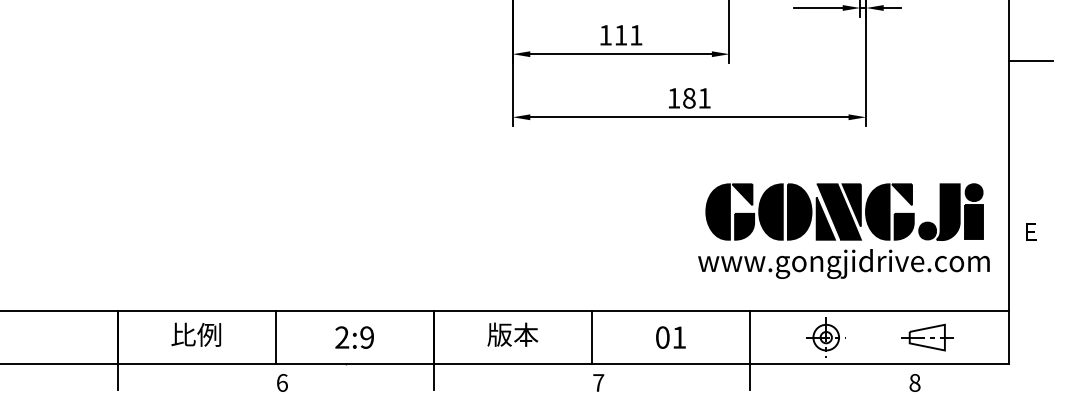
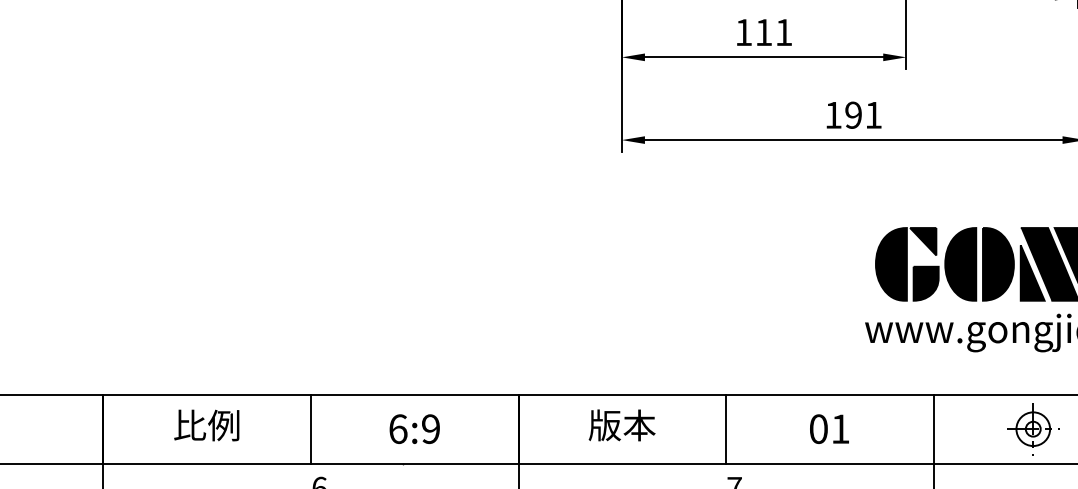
text: (689, 98) -> (853, 115), 181 -> 191
text: (342, 337) -> (398, 429), 2:9 -> 6:9

